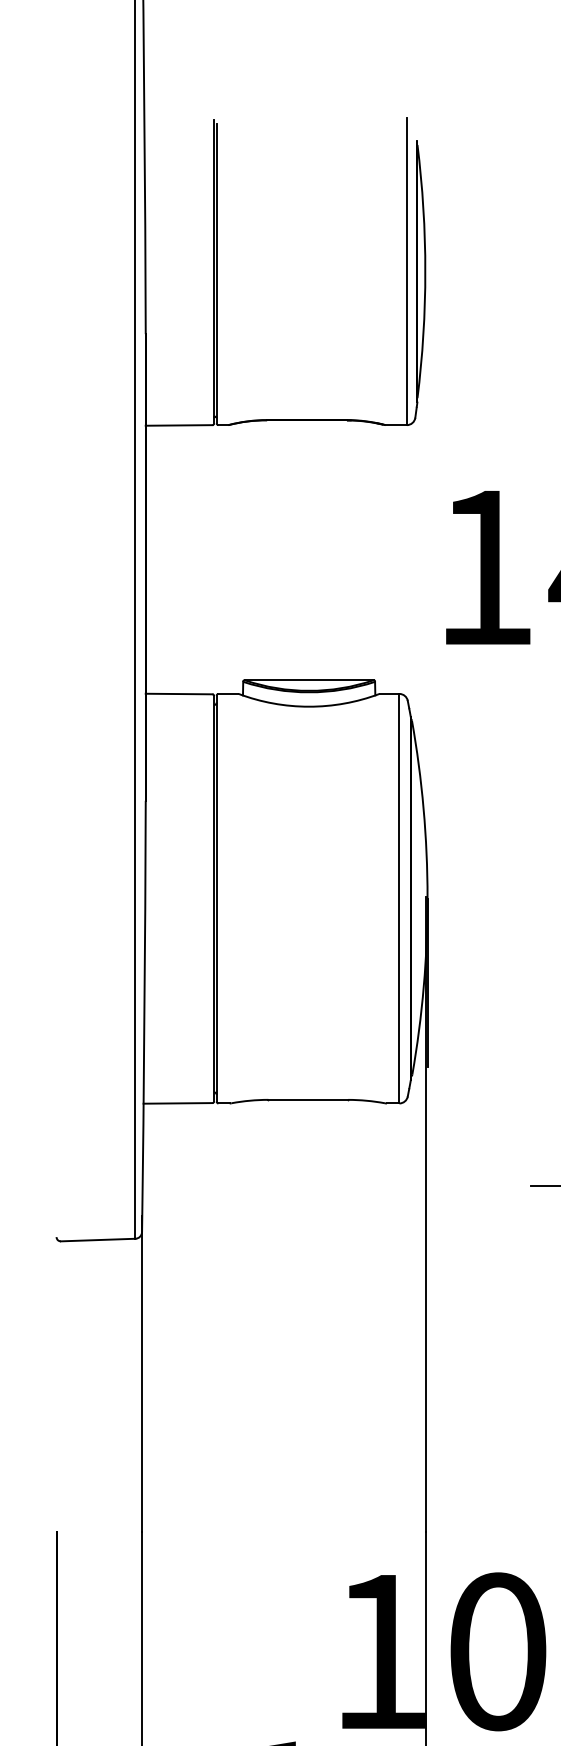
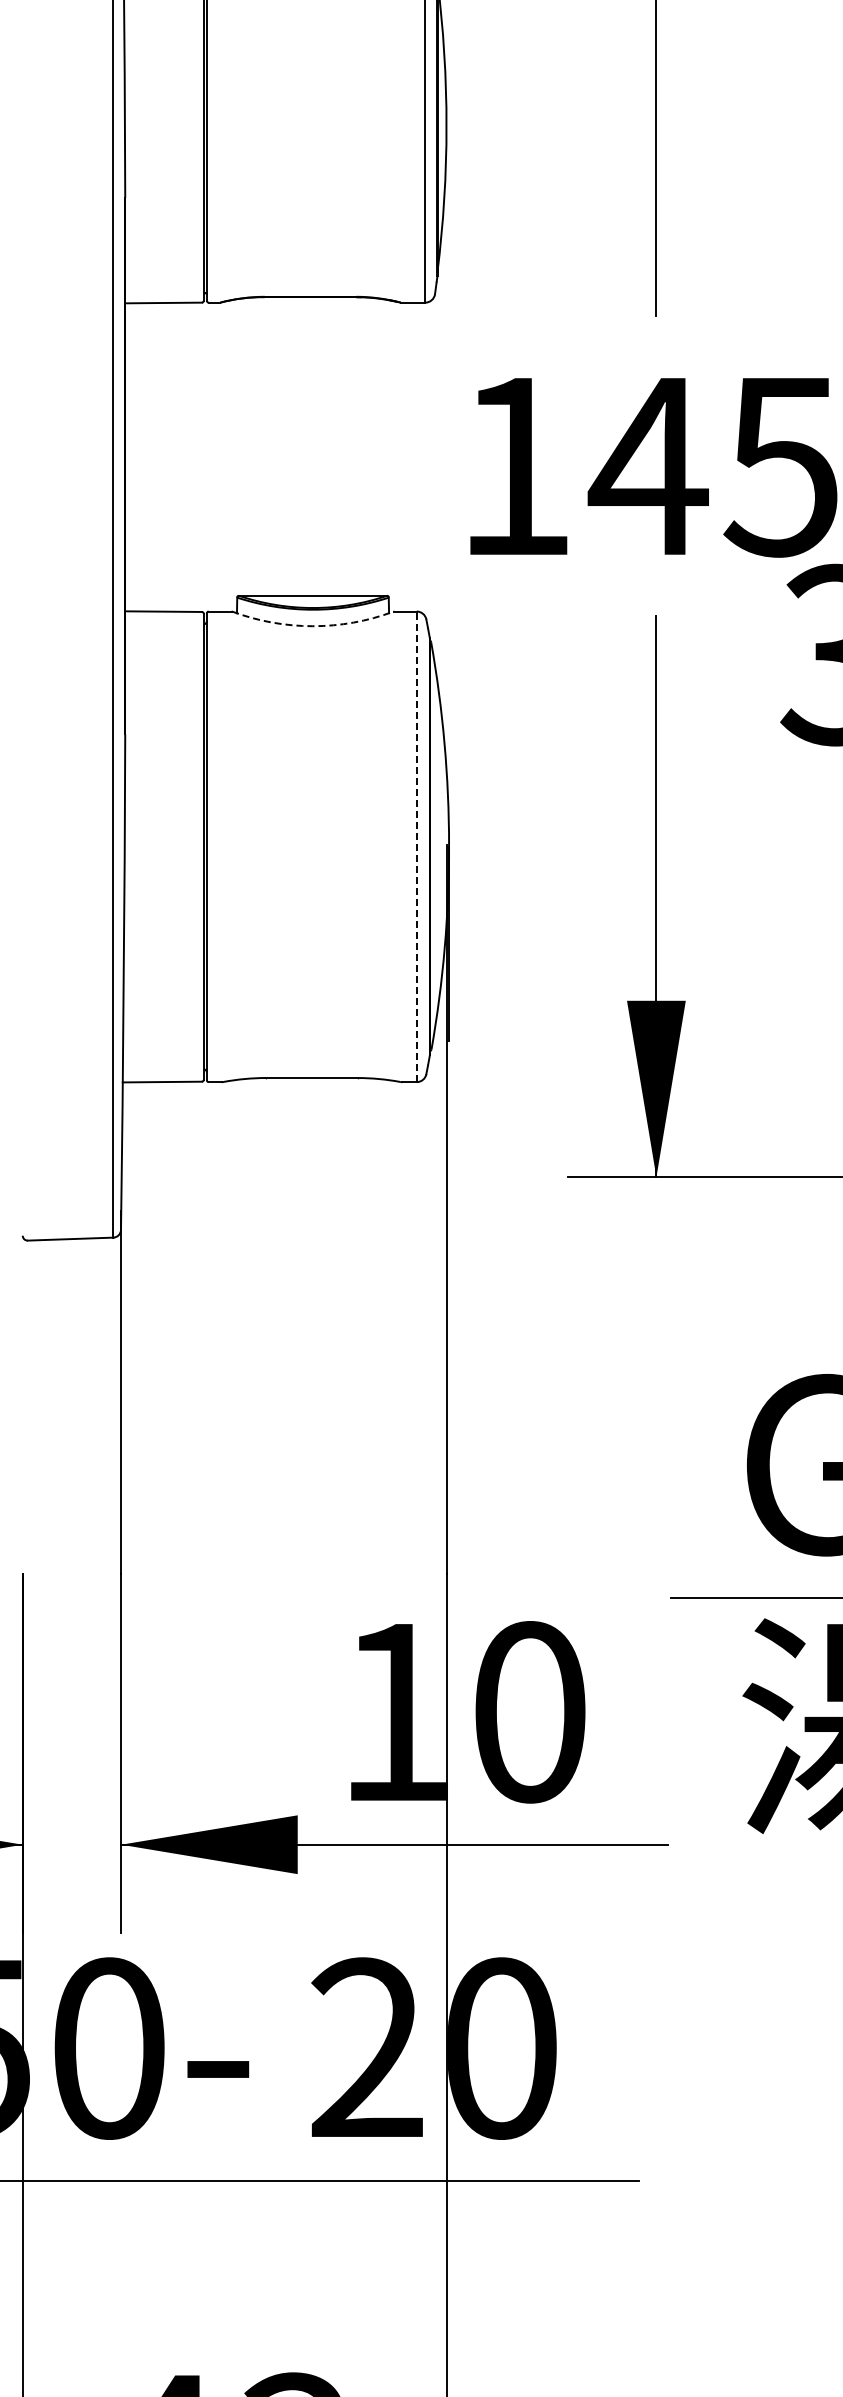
arc: (308, 706) -> (312, 626), solid -> dashed
line: (399, 898) -> (416, 846), solid -> dashed

